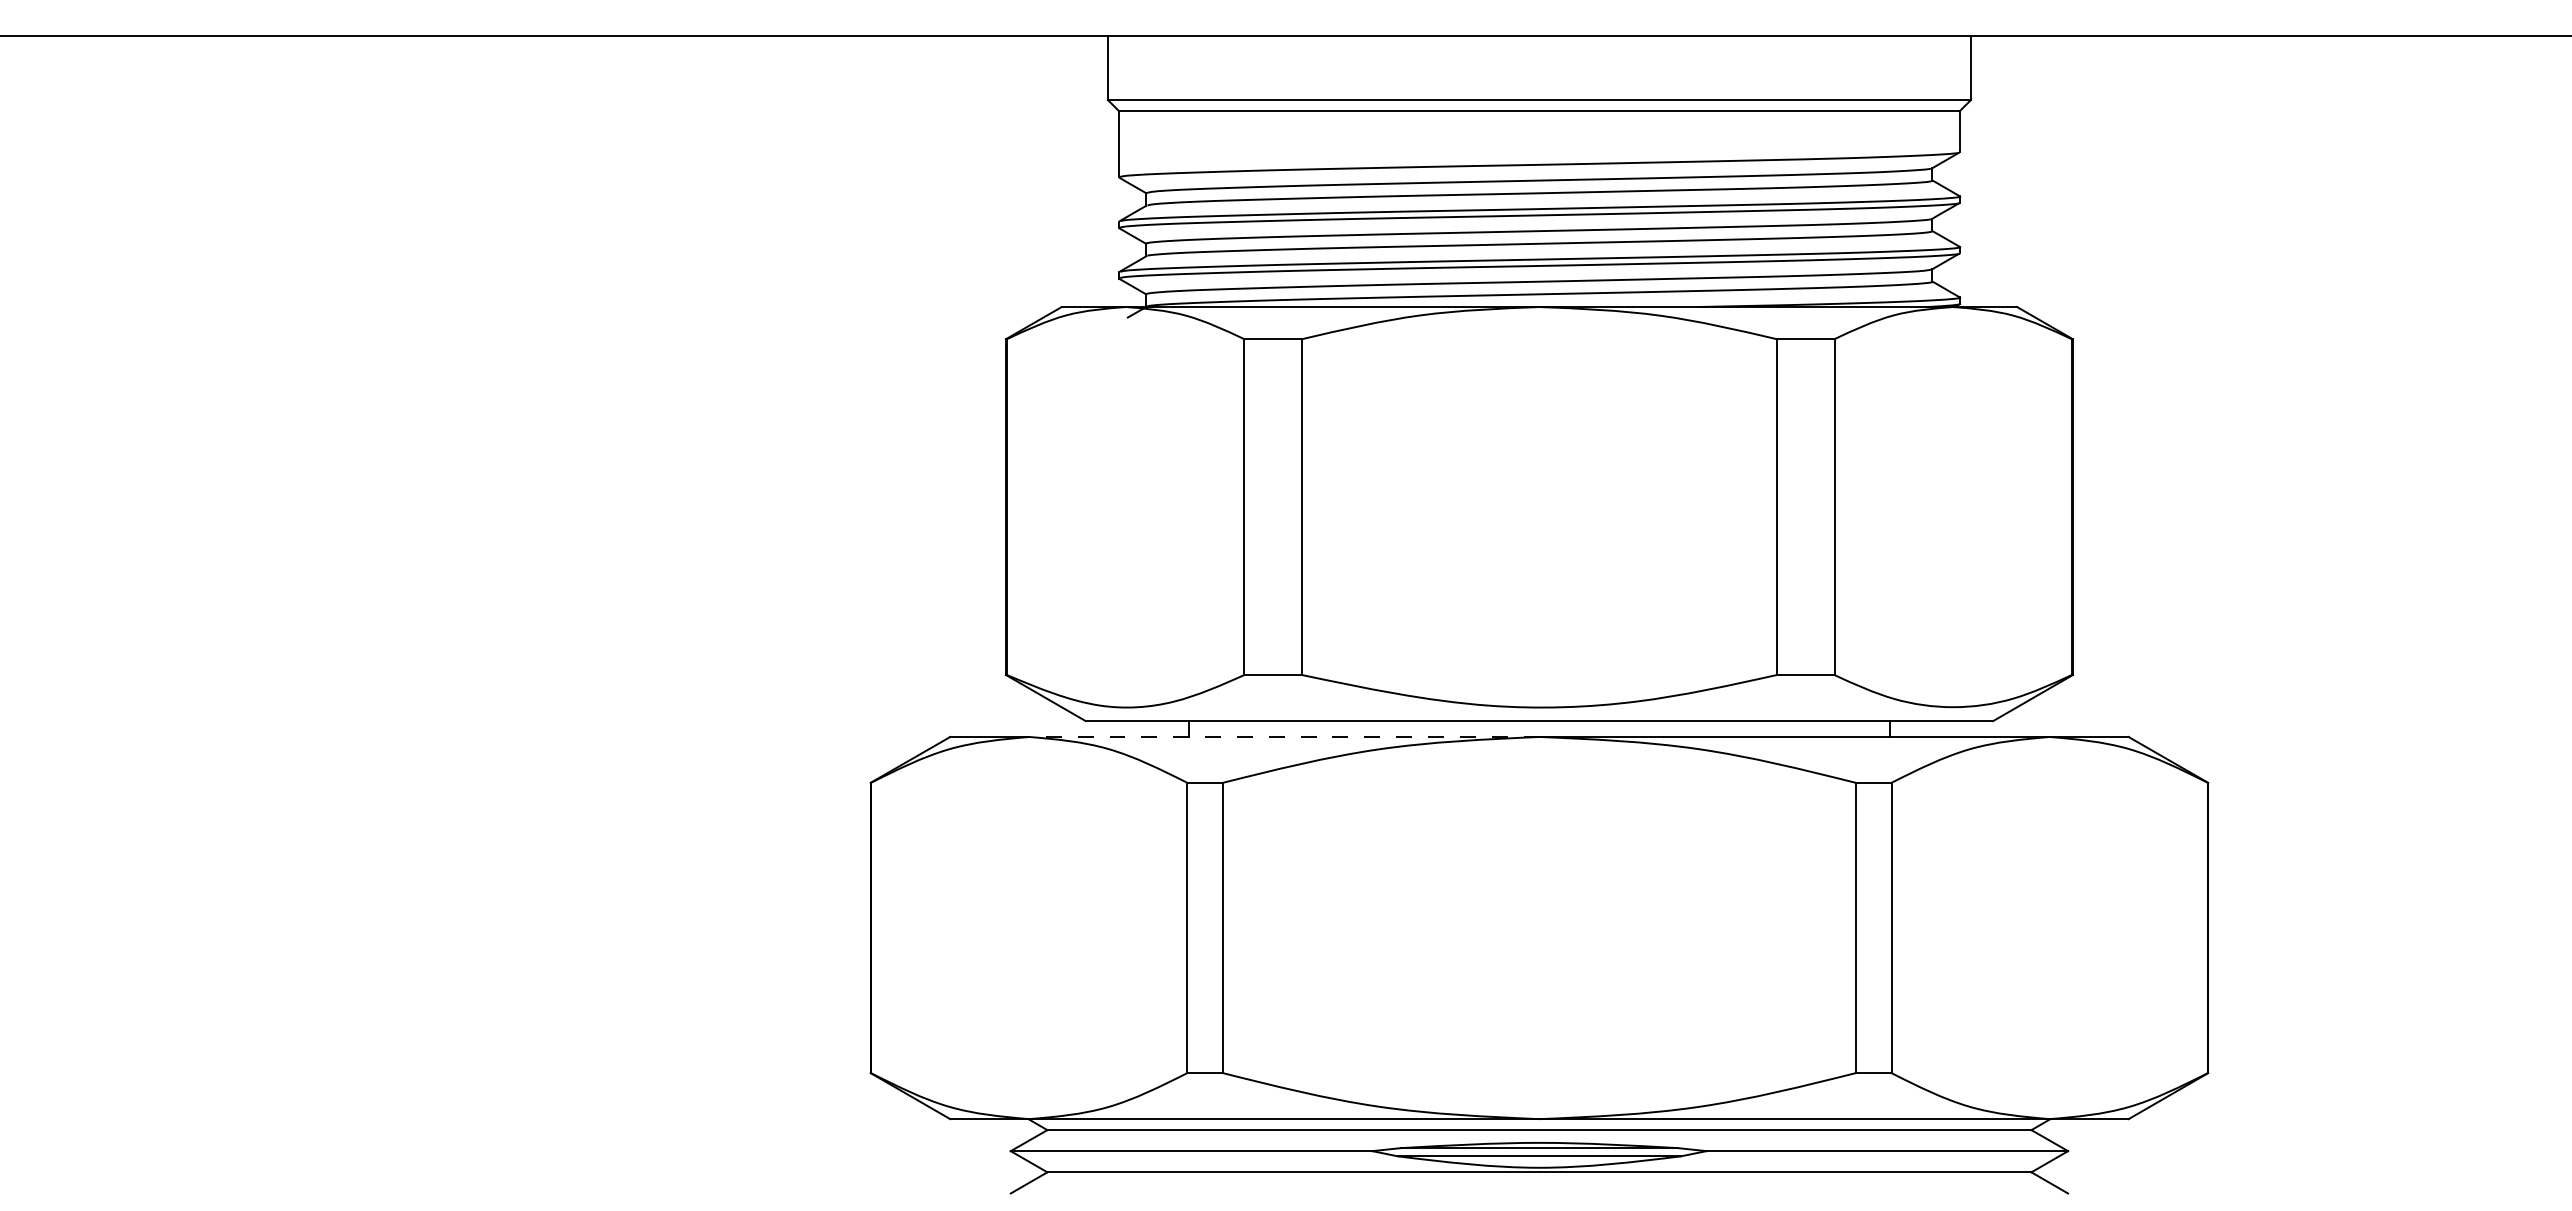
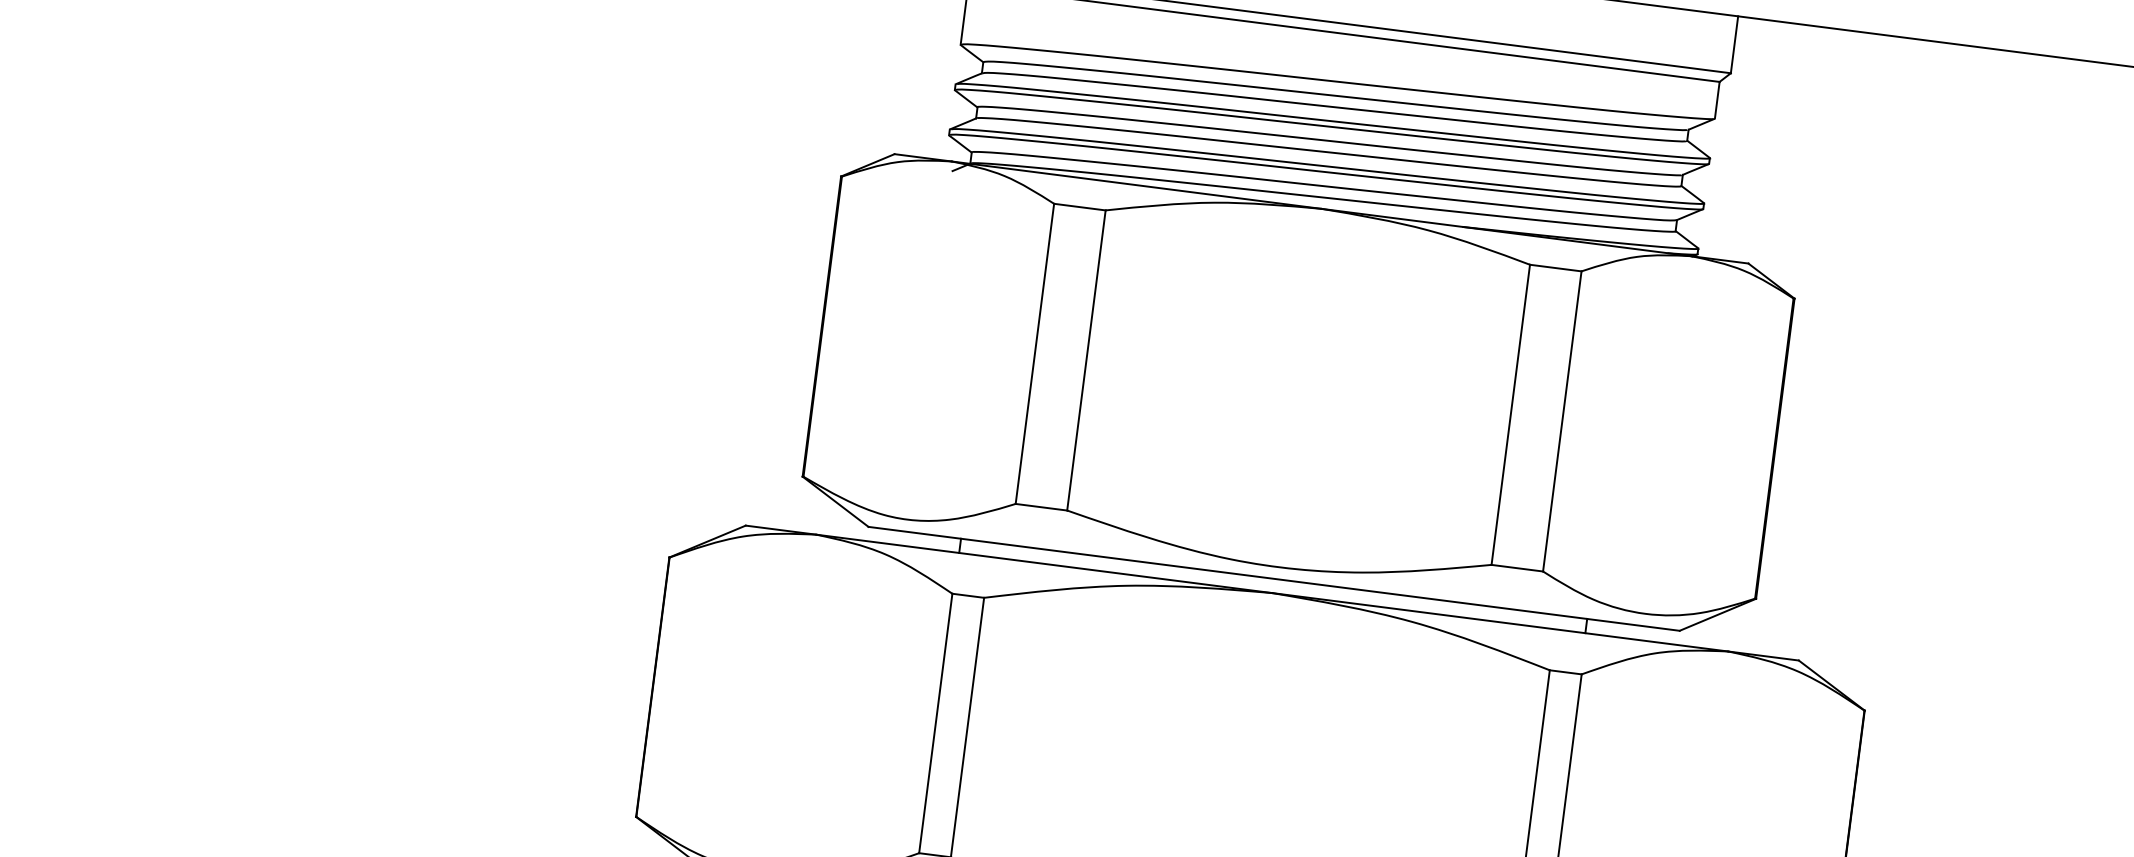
line: (1283, 736) -> (1043, 563), dashed -> solid

